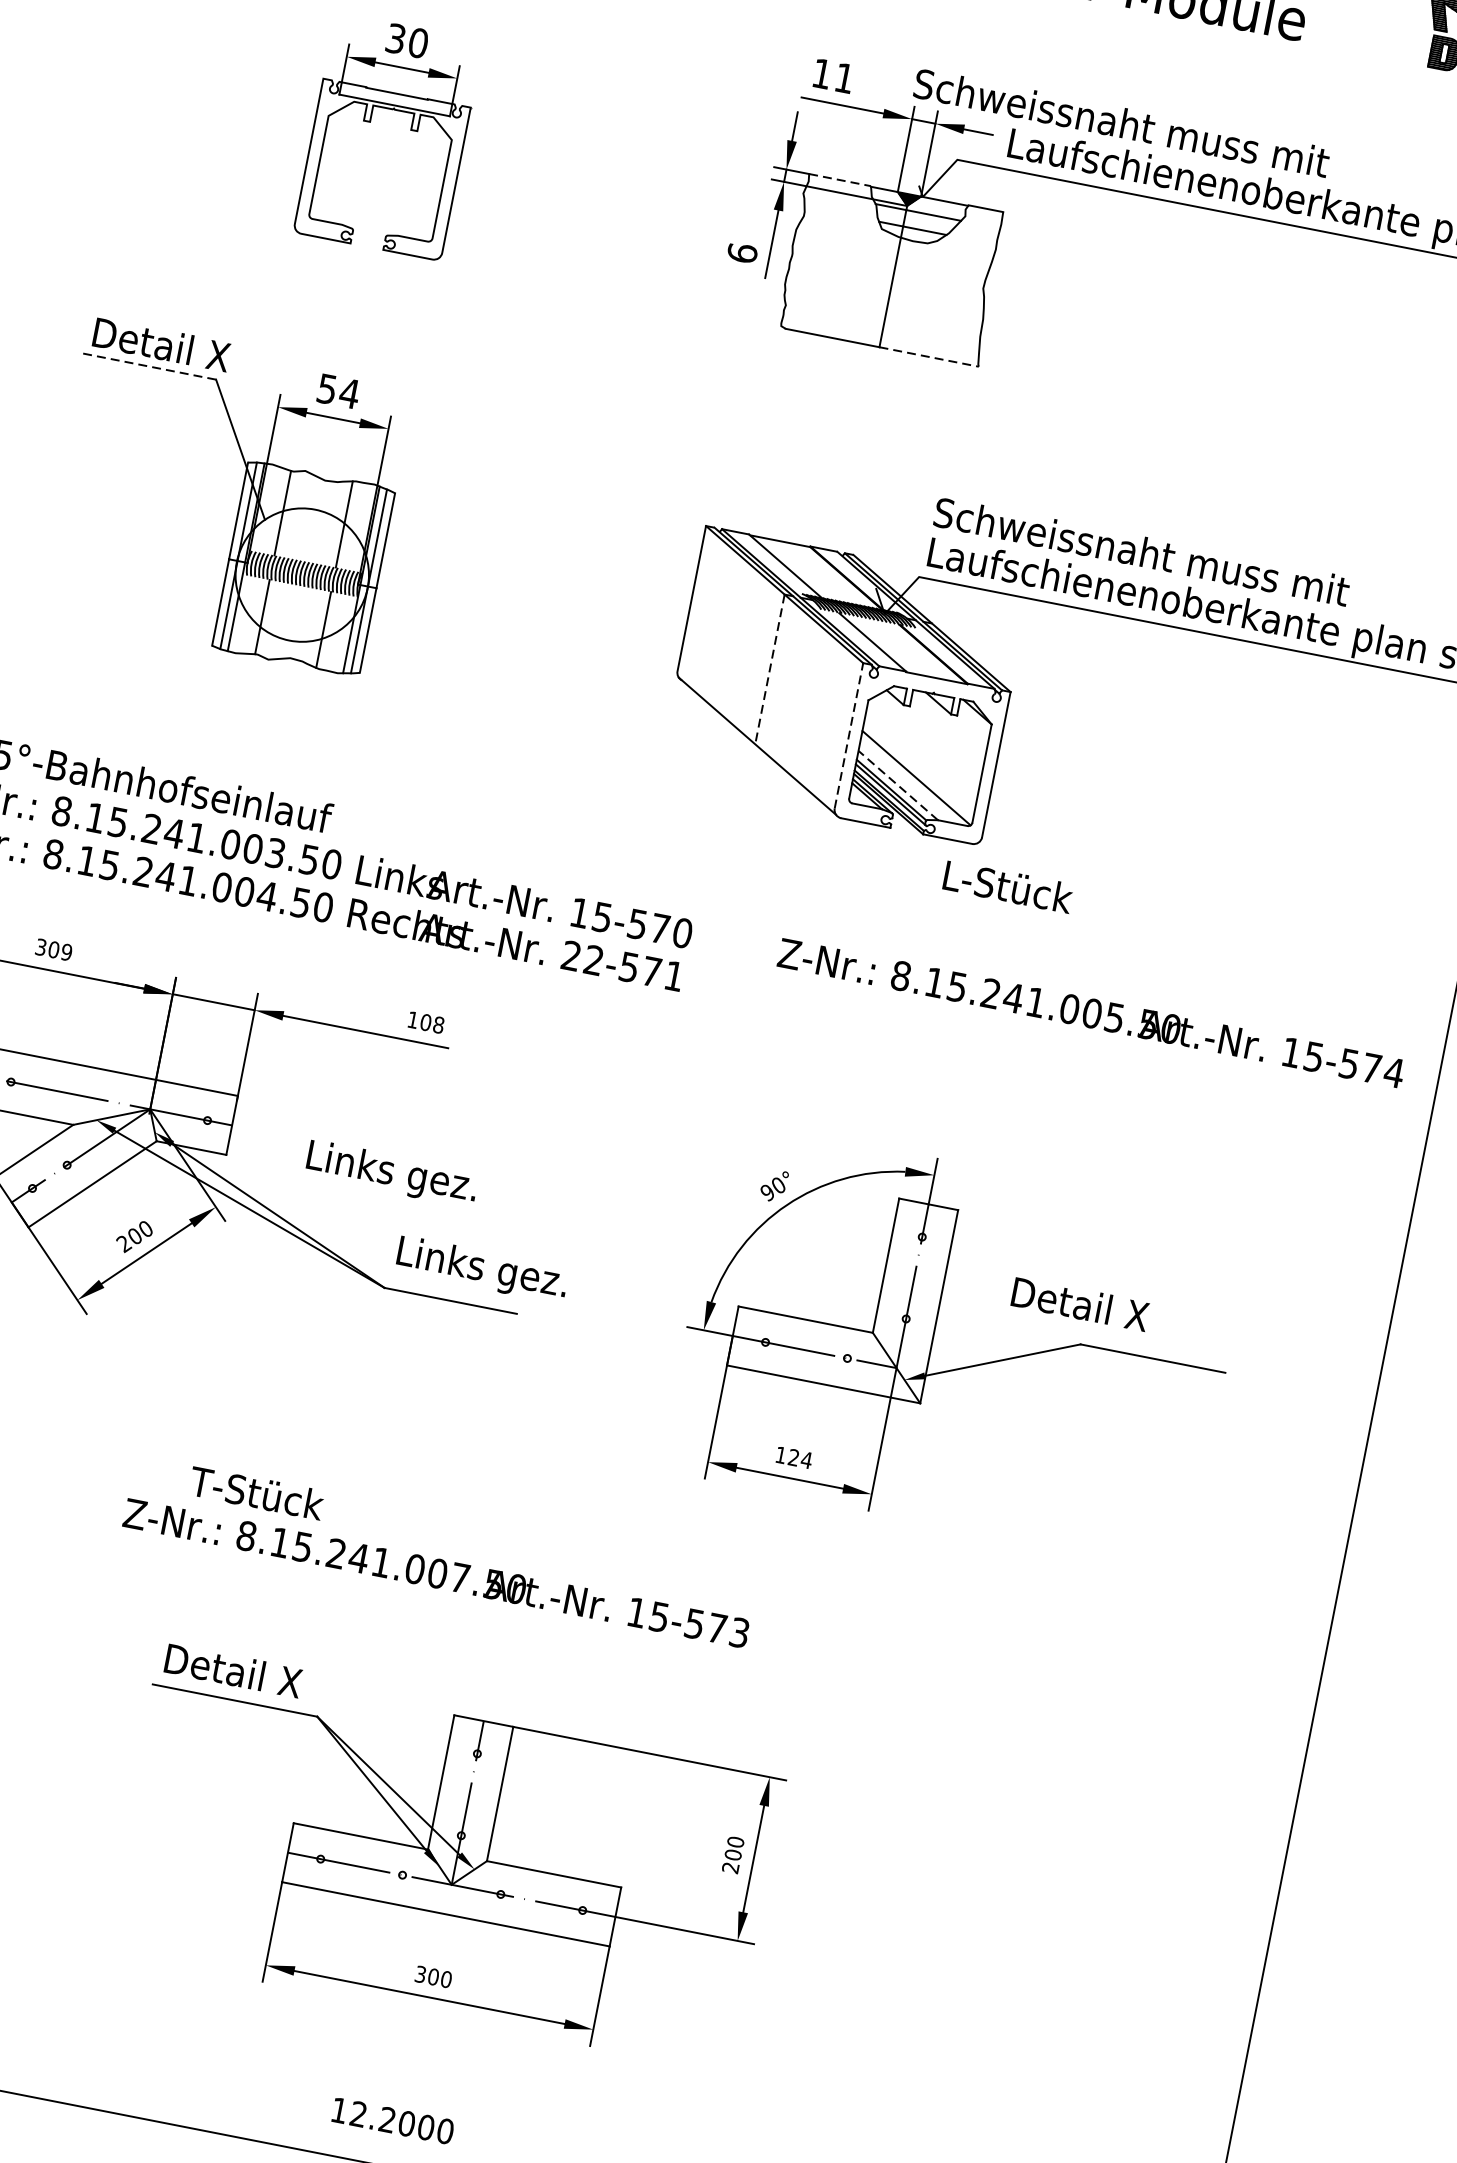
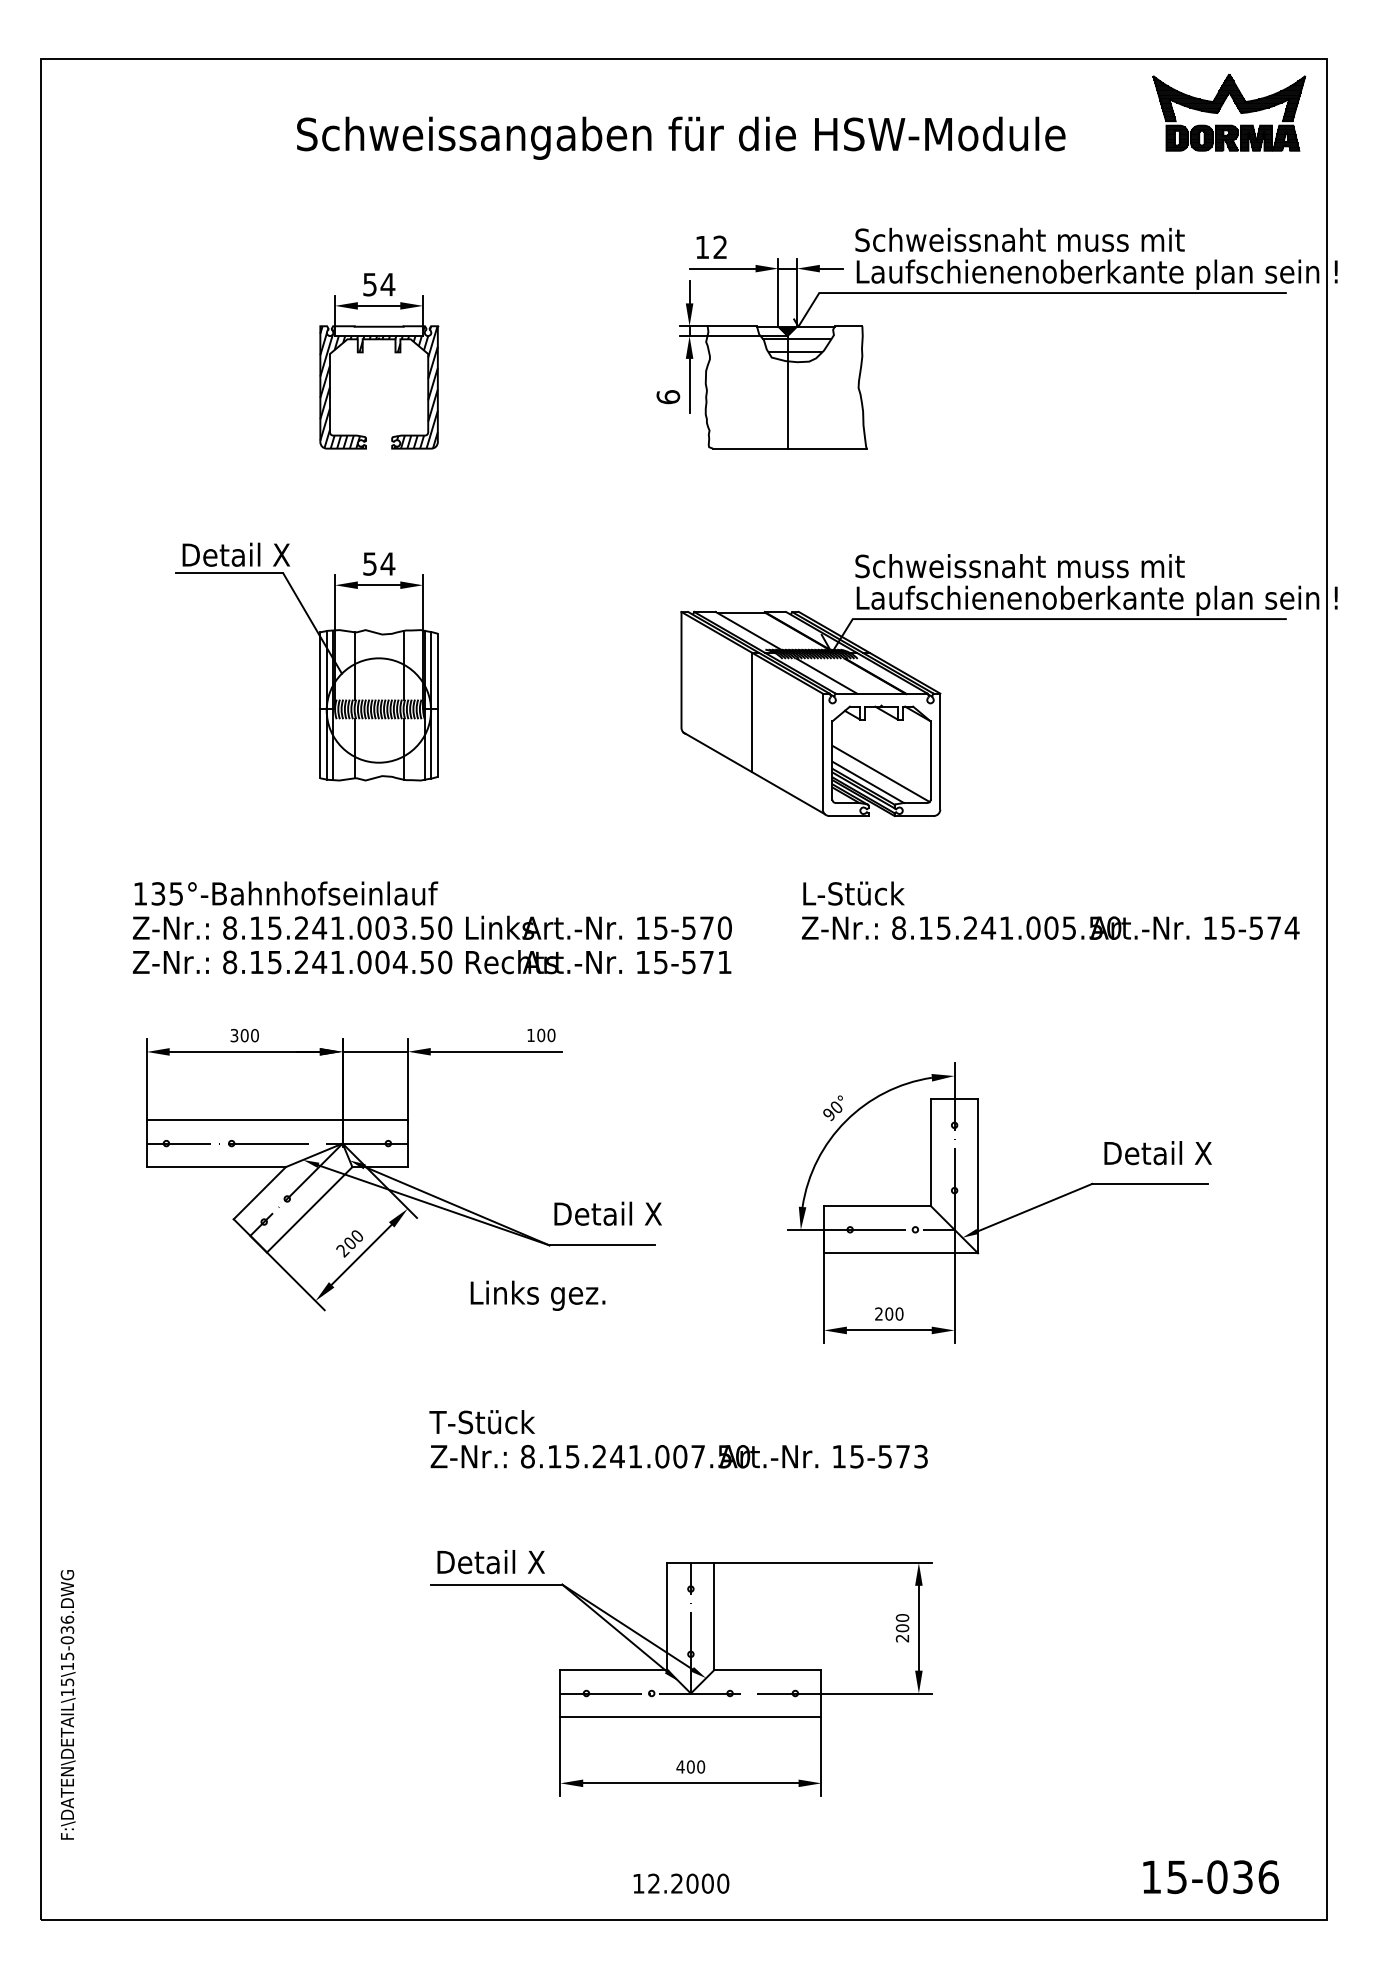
text: (407, 40) -> (379, 284), 30 -> 54
text: (843, 76) -> (719, 246), 11 -> 12
text: (1121, 122) -> (1019, 239), moved
hatch: (381, 169) -> (378, 387), added
line: (840, 180) -> (732, 326), dashed -> solid
line: (929, 356) -> (827, 448), dashed -> solid
line: (148, 366) -> (229, 573), dashed -> solid
line: (770, 669) -> (752, 712), dashed -> solid
line: (848, 735) -> (822, 751), dashed -> solid
line: (897, 785) -> (867, 782), dashed -> solid
text: (1007, 886) -> (853, 893), moved
text: (66, 952) -> (254, 1035), 309 -> 300
text: (582, 958) -> (651, 962), 22-571 -> 15-571
text: (438, 1025) -> (551, 1035), 108 -> 100
text: (391, 1173) -> (537, 1295), moved
text: (483, 1269) -> (622, 1216), Links gez. -> Detail X
text: (1079, 1304) -> (1157, 1153), moved
text: (794, 1457) -> (889, 1313), 124 -> 200
text: (435, 1572) -> (678, 1456), moved
text: (420, 1973) -> (680, 1766), 300 -> 400

